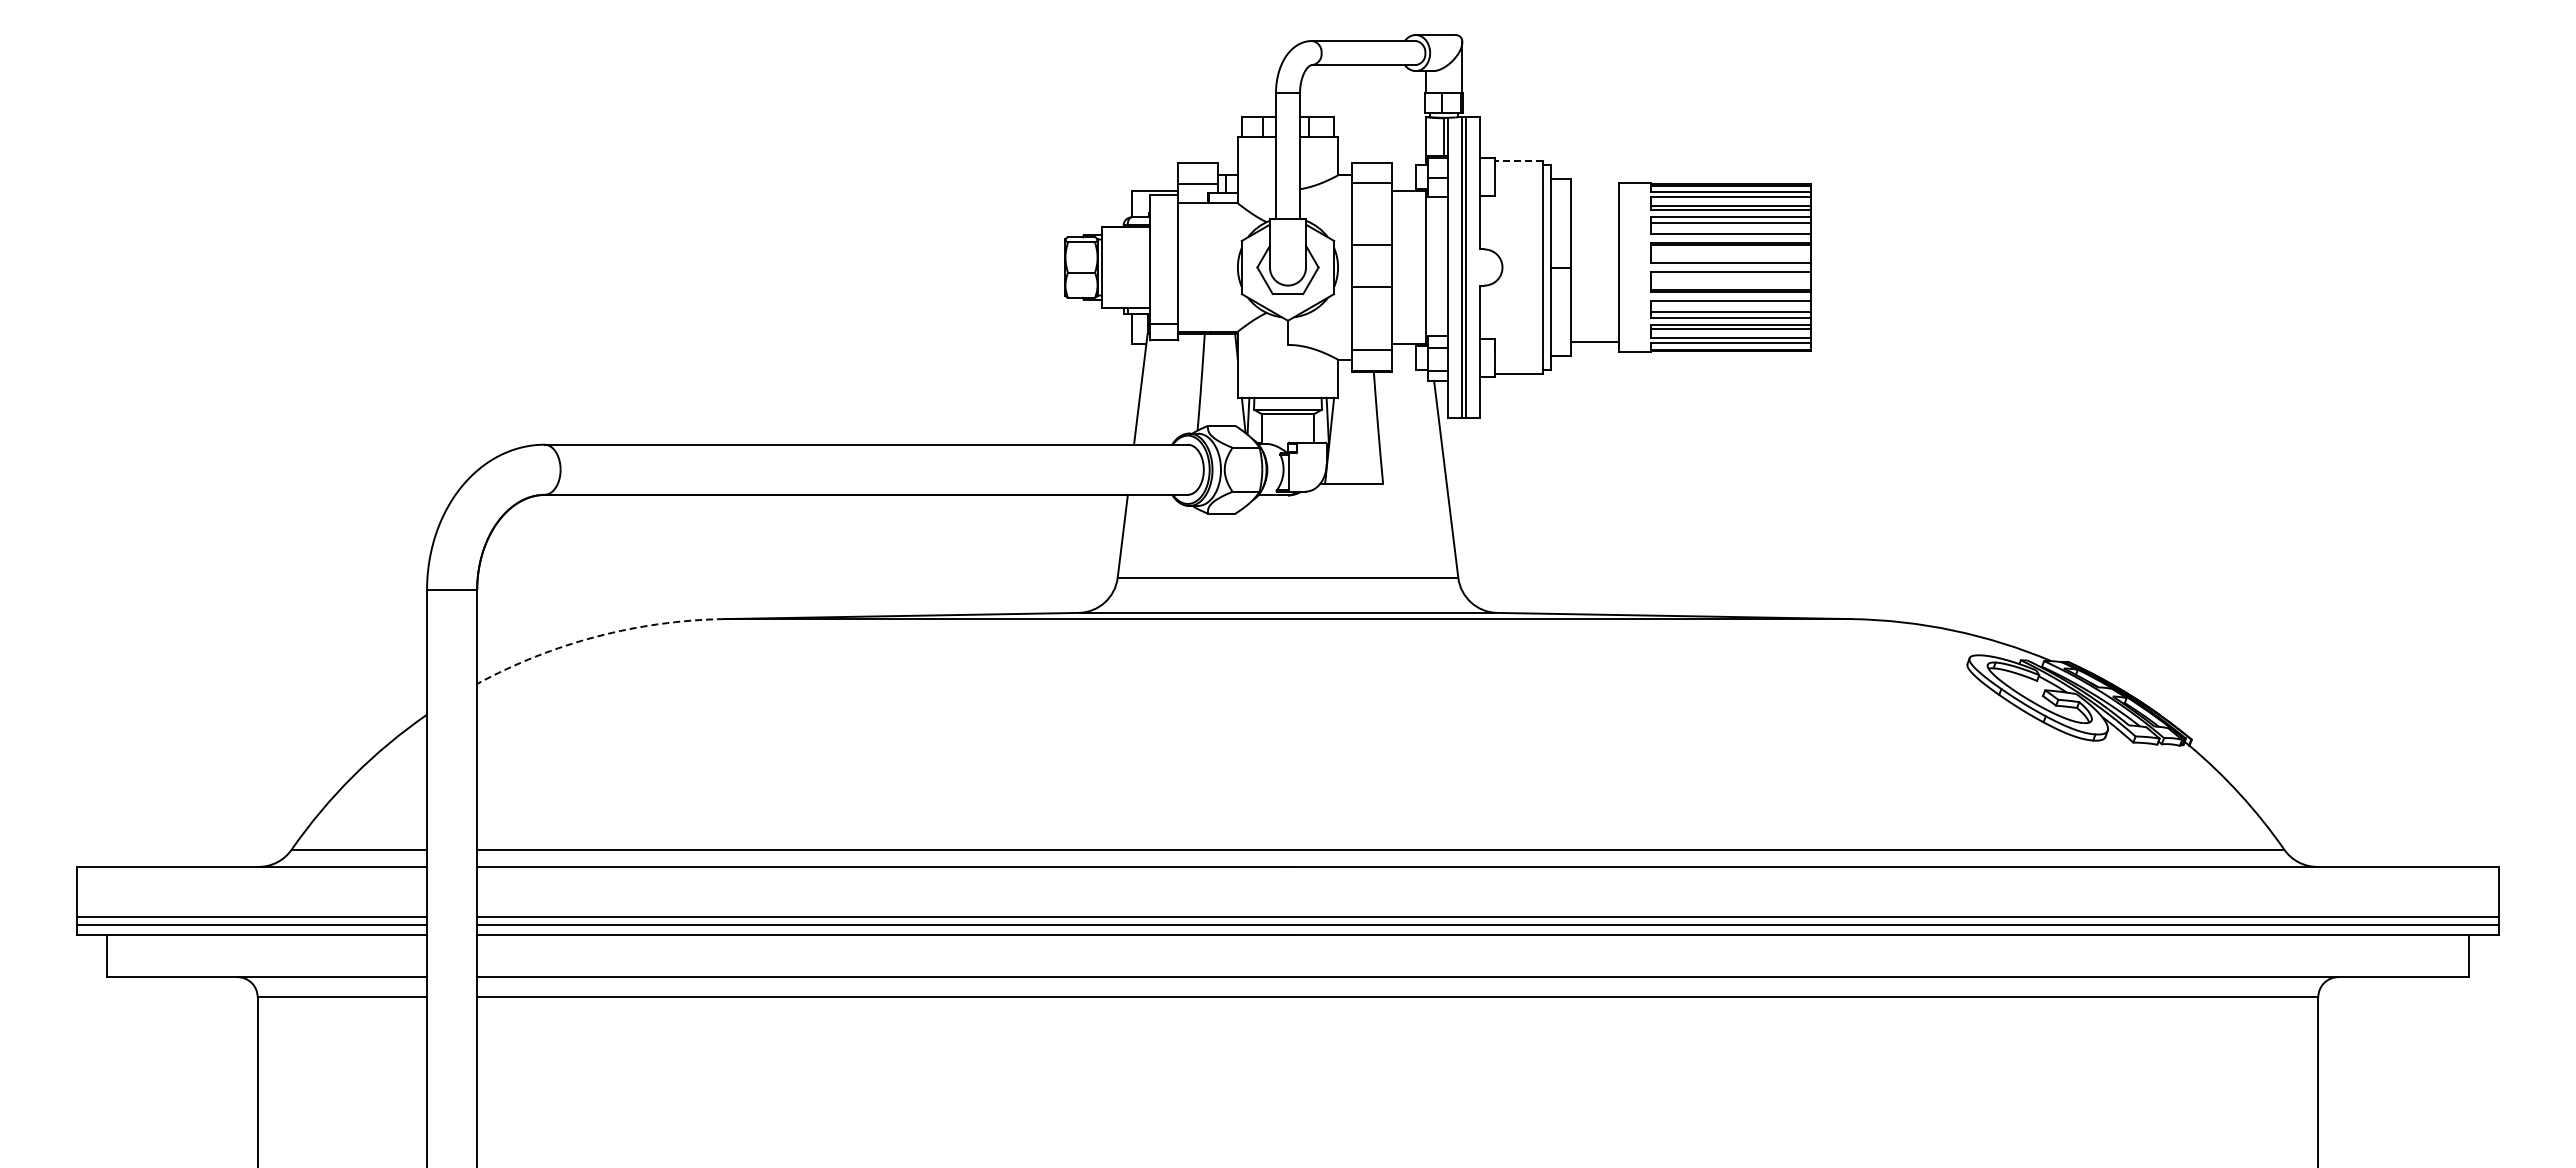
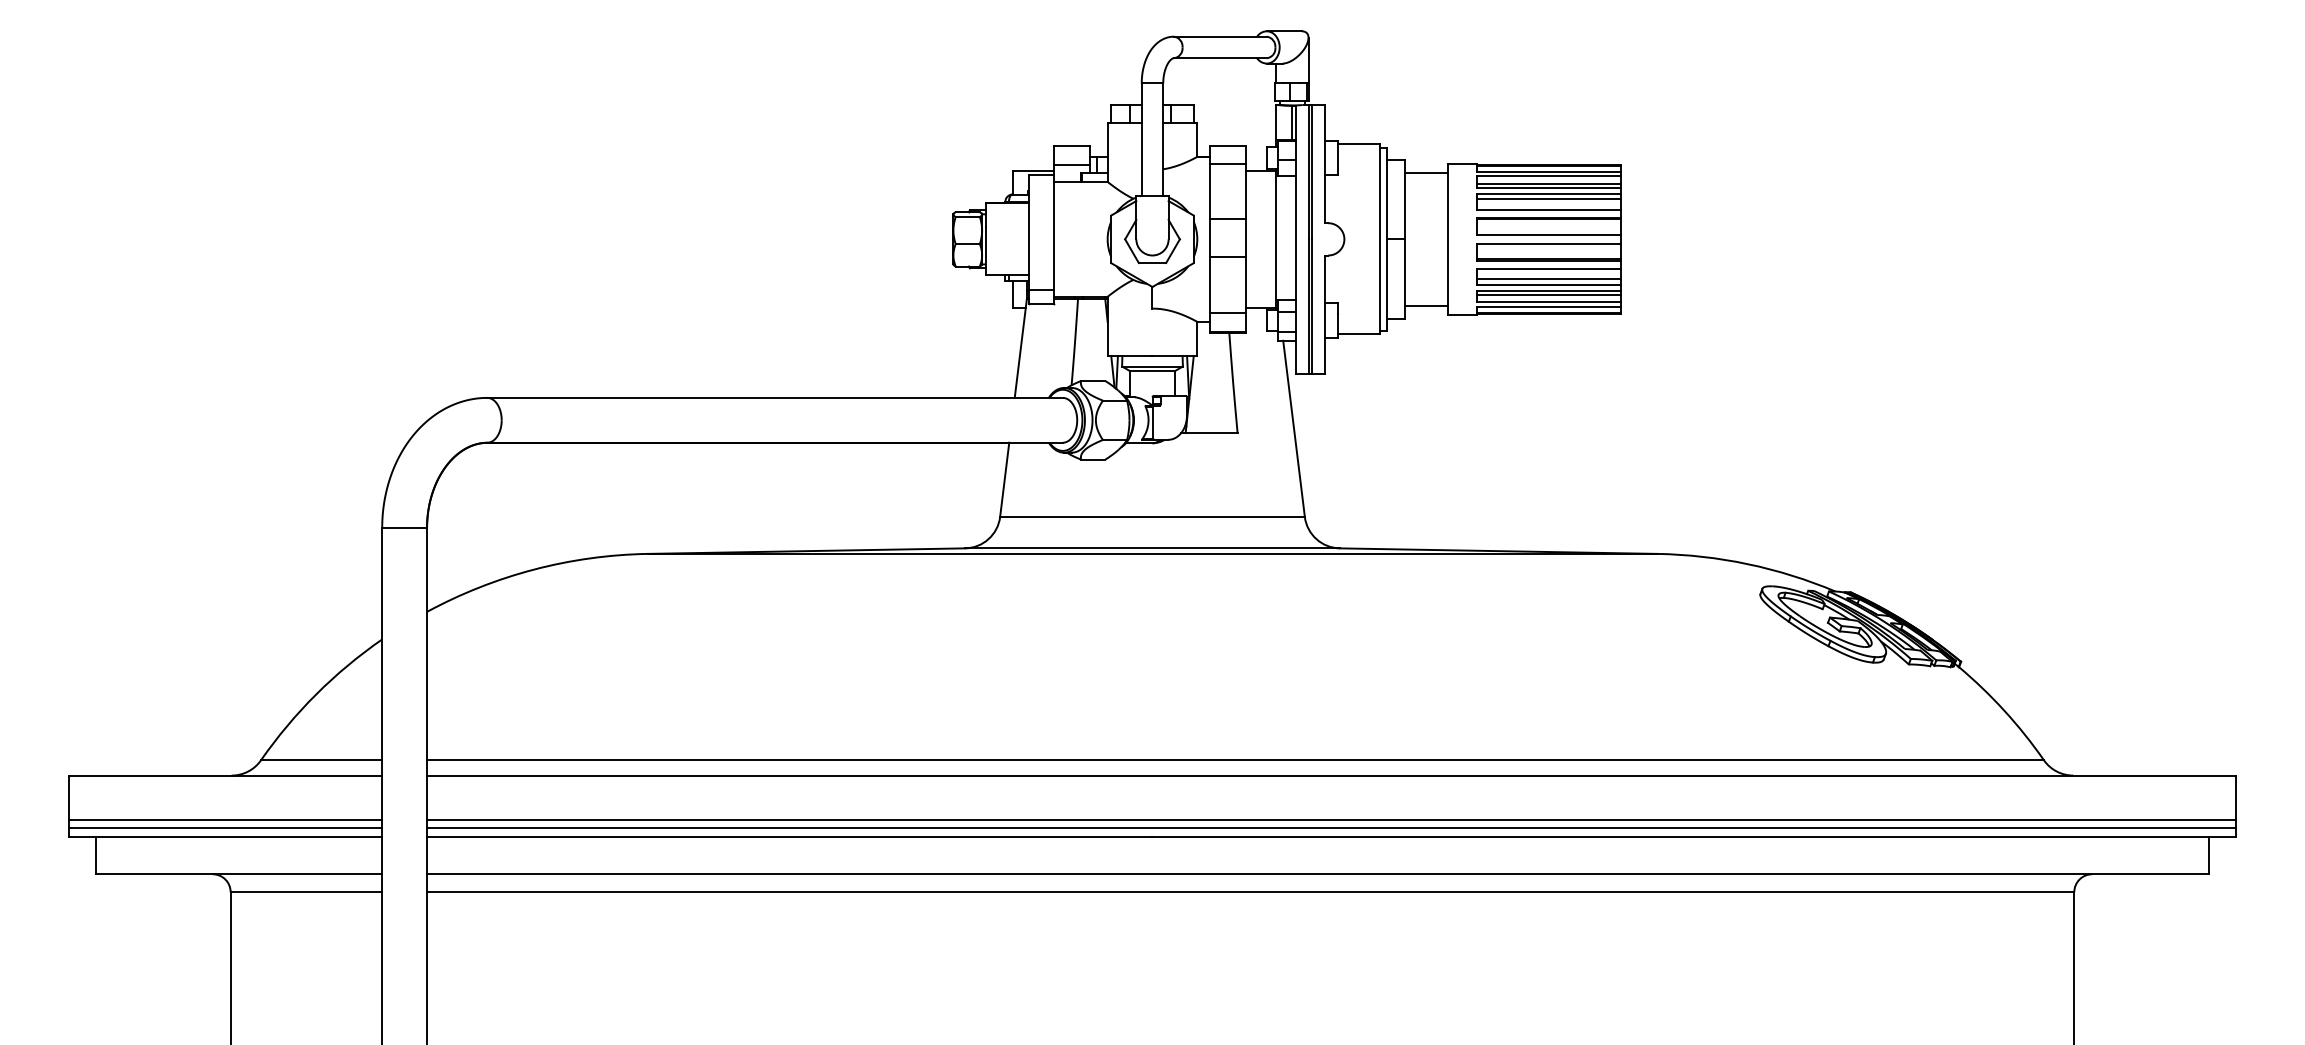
line: (1518, 161) -> (1358, 144), dashed -> solid
line: (1594, 193) -> (1426, 173), added
arc: (596, 636) -> (533, 569), dashed -> solid

